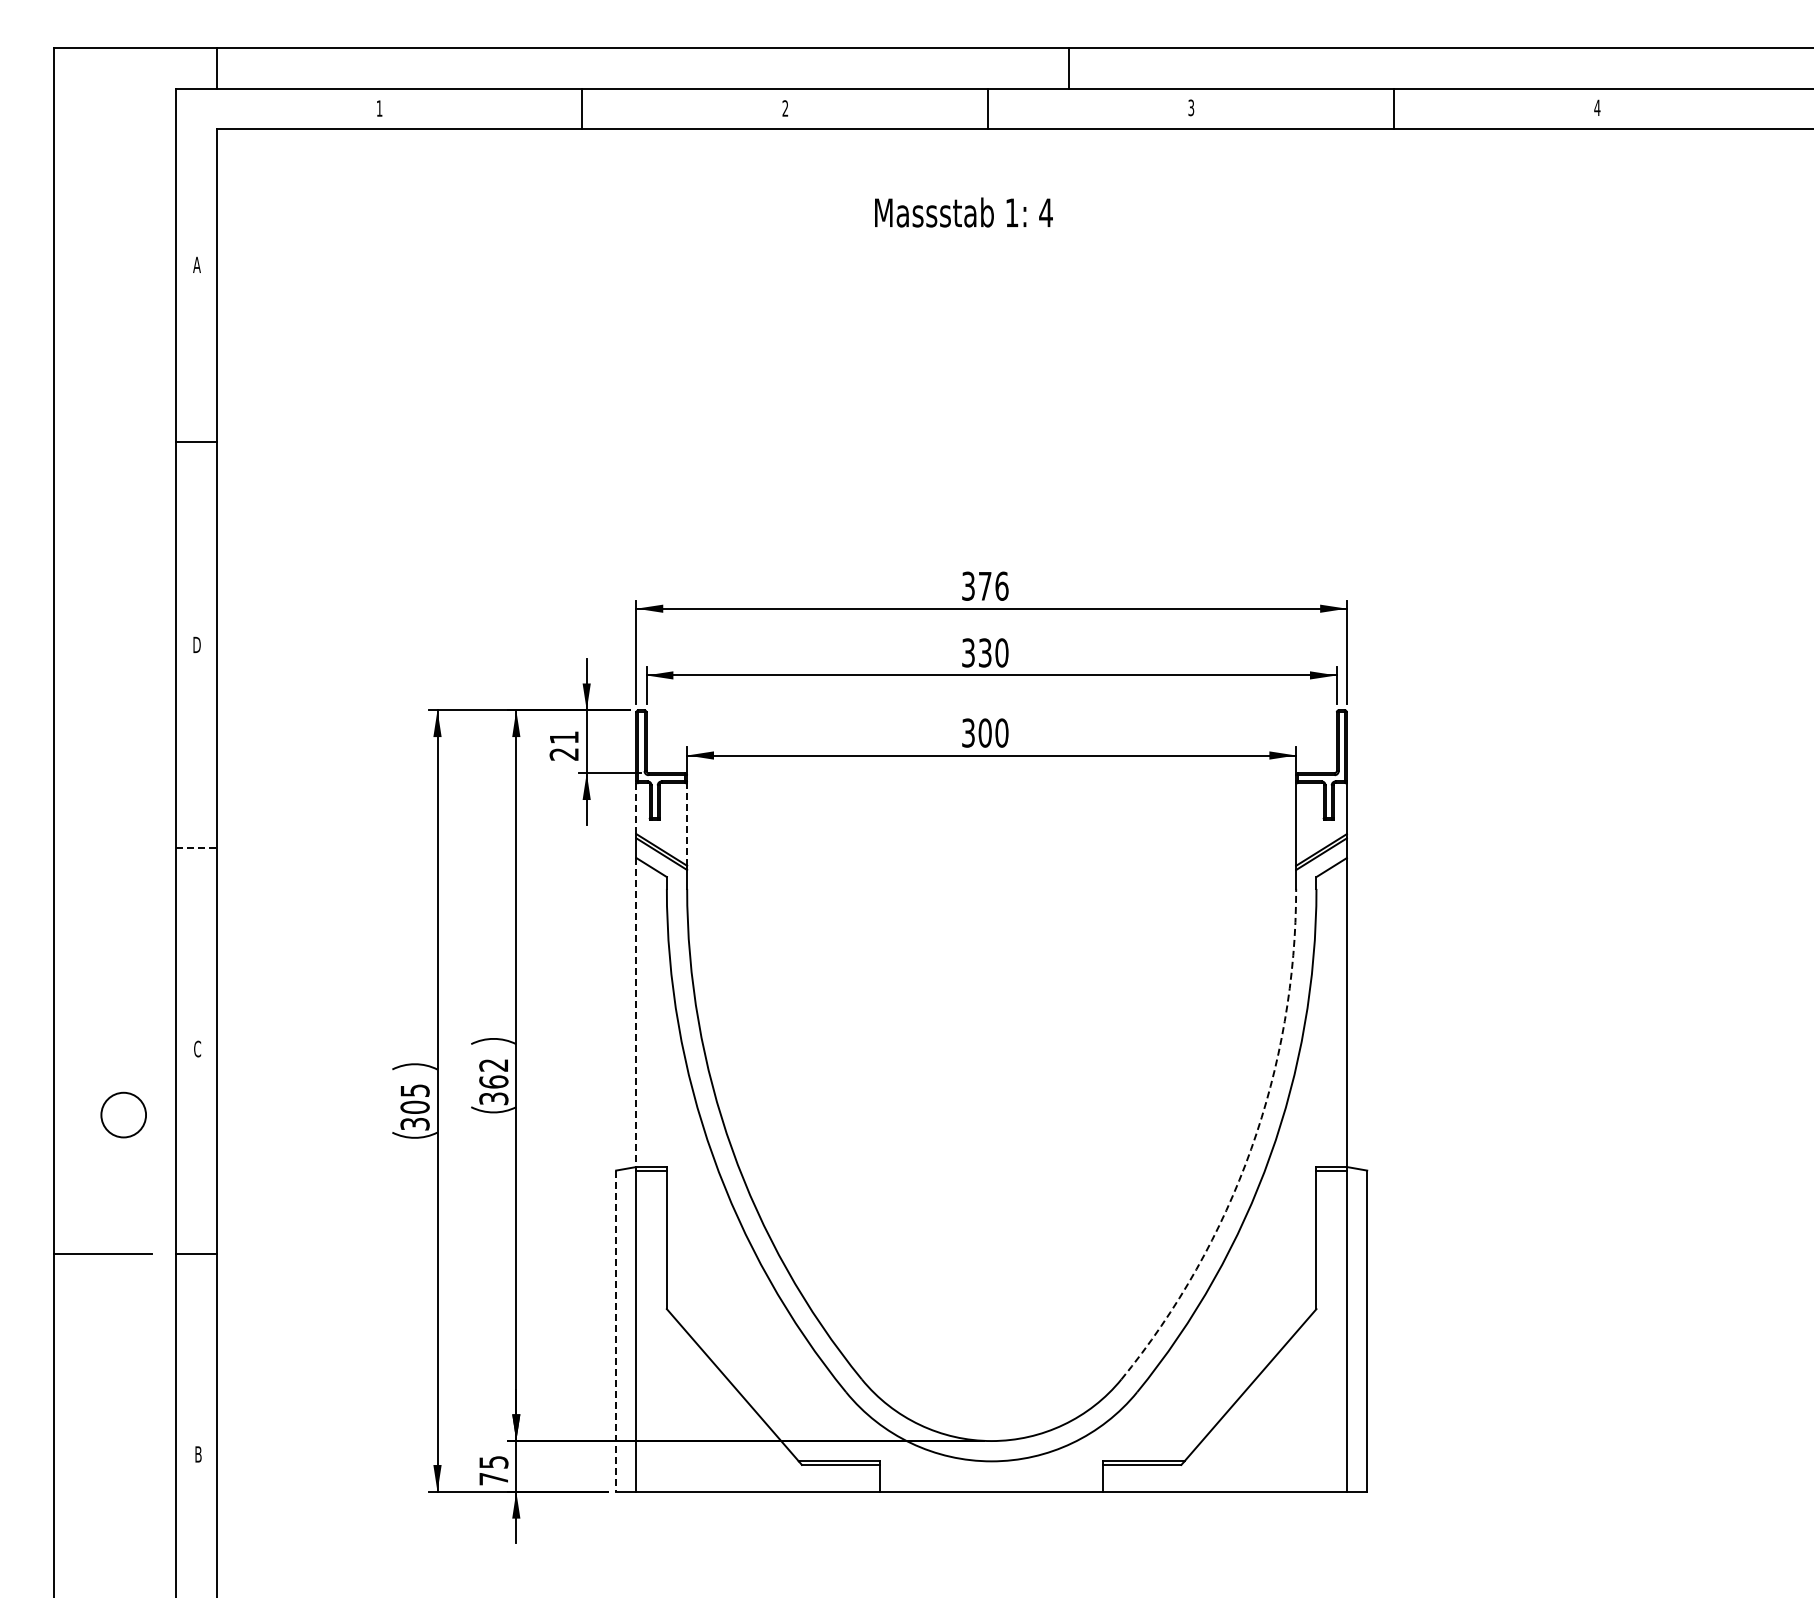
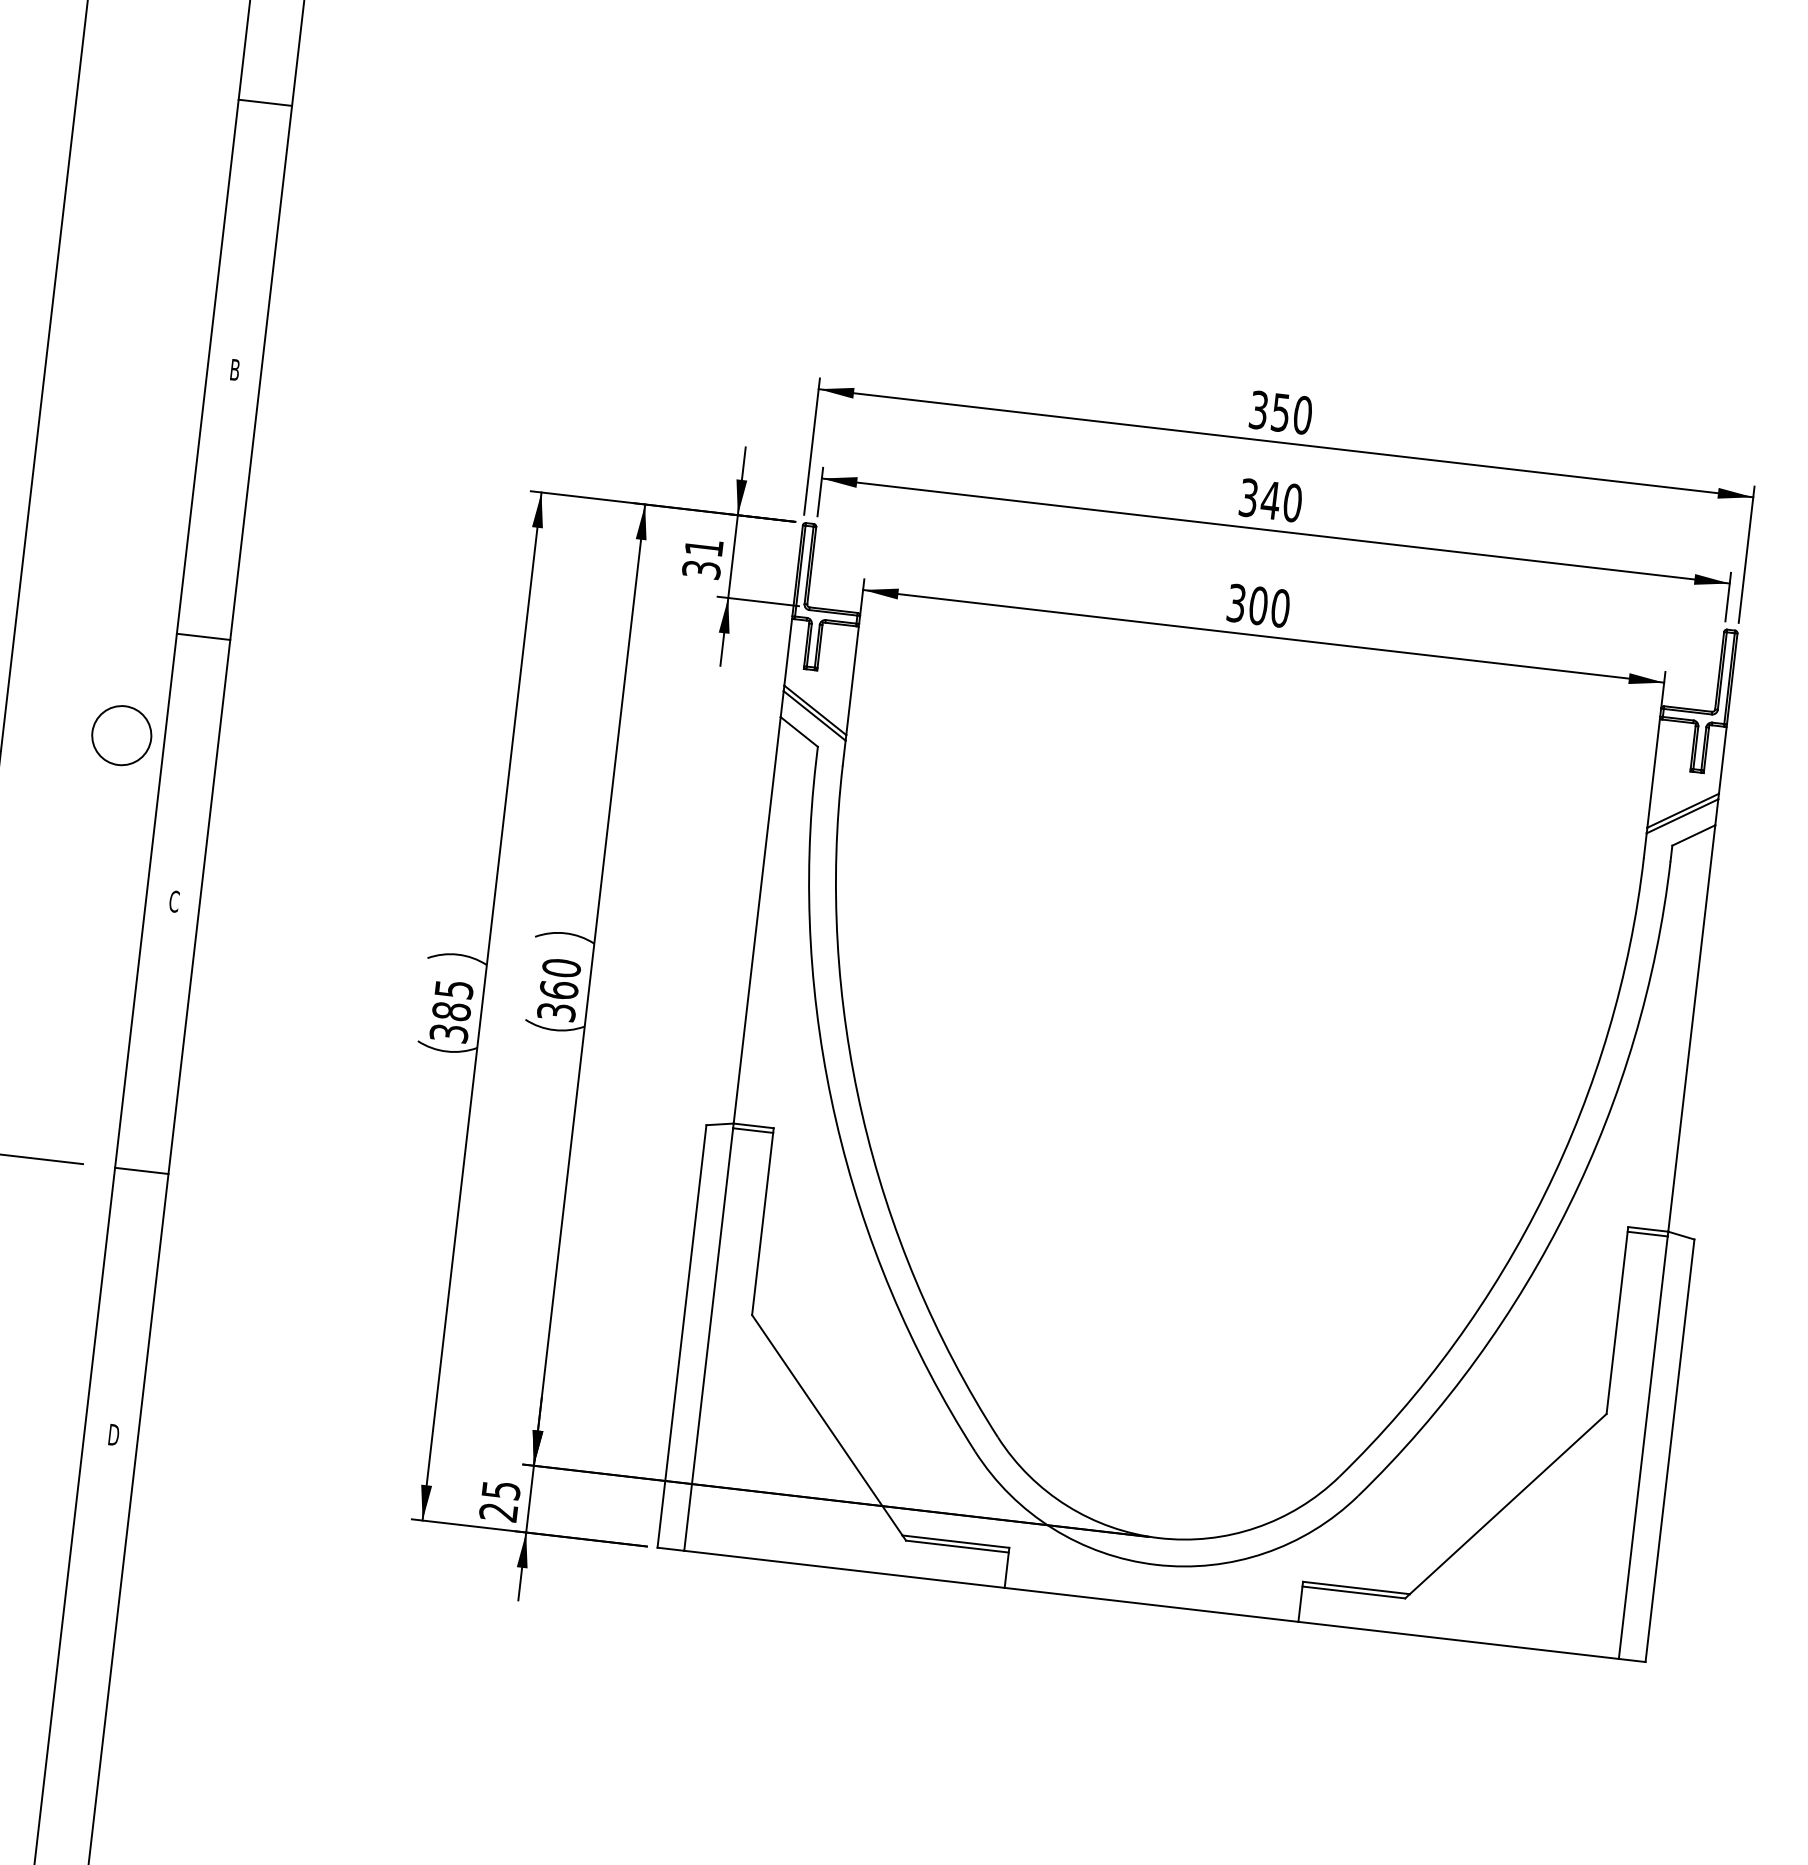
text: (993, 585) -> (1291, 412), 376 -> 350
text: (196, 644) -> (234, 369), D -> B
text: (985, 652) -> (1271, 499), 330 -> 340
text: (563, 754) -> (700, 569), 21 -> 31
line: (636, 809) -> (788, 653), dashed -> solid
line: (687, 824) -> (853, 680), dashed -> solid
line: (197, 847) -> (204, 636), dashed -> solid
line: (636, 1013) -> (757, 921), dashed -> solid
text: (493, 1064) -> (561, 966), 362 -> 360
text: (415, 1106) -> (452, 1010), 305 -> 385
circle: (123, 1114) -> (121, 734), moved
arc: (1251, 1149) -> (1545, 1194), dashed -> solid
line: (616, 1331) -> (682, 1336), dashed -> solid
text: (198, 1454) -> (113, 1435), B -> D
text: (493, 1479) -> (498, 1512), 75 -> 25

